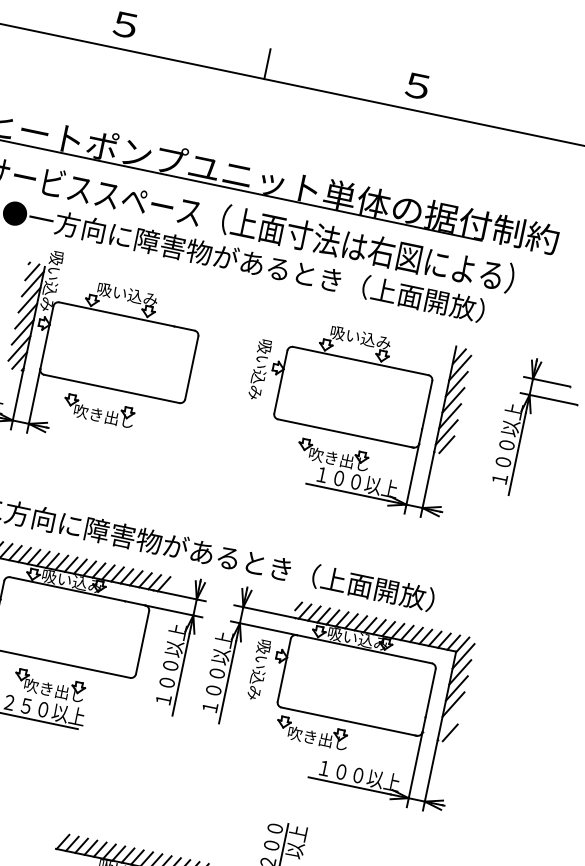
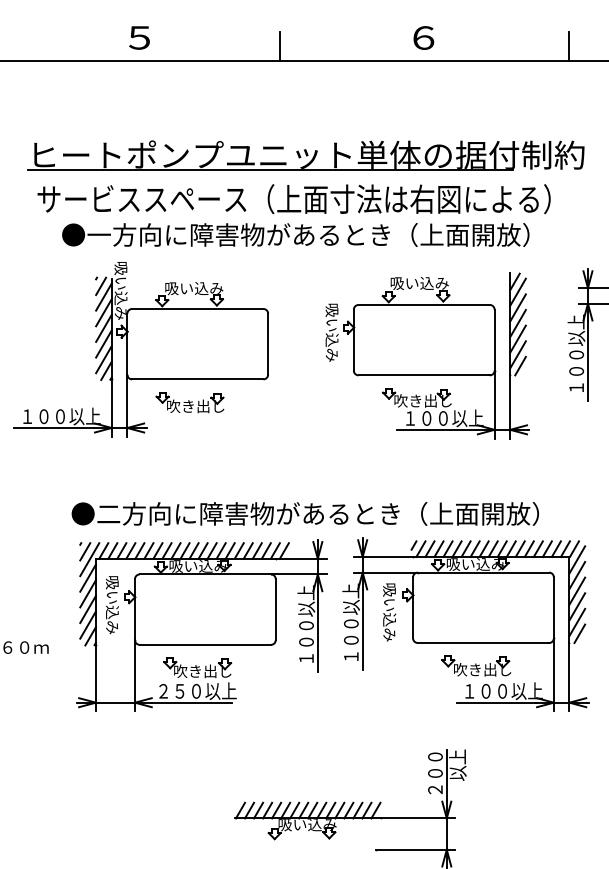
text: (417, 85) -> (423, 37), ５ -> ６
line: (565, 126) -> (569, 46), added
line: (450, 720) -> (577, 622), added
part: (312, 732) -> (476, 665), moved

